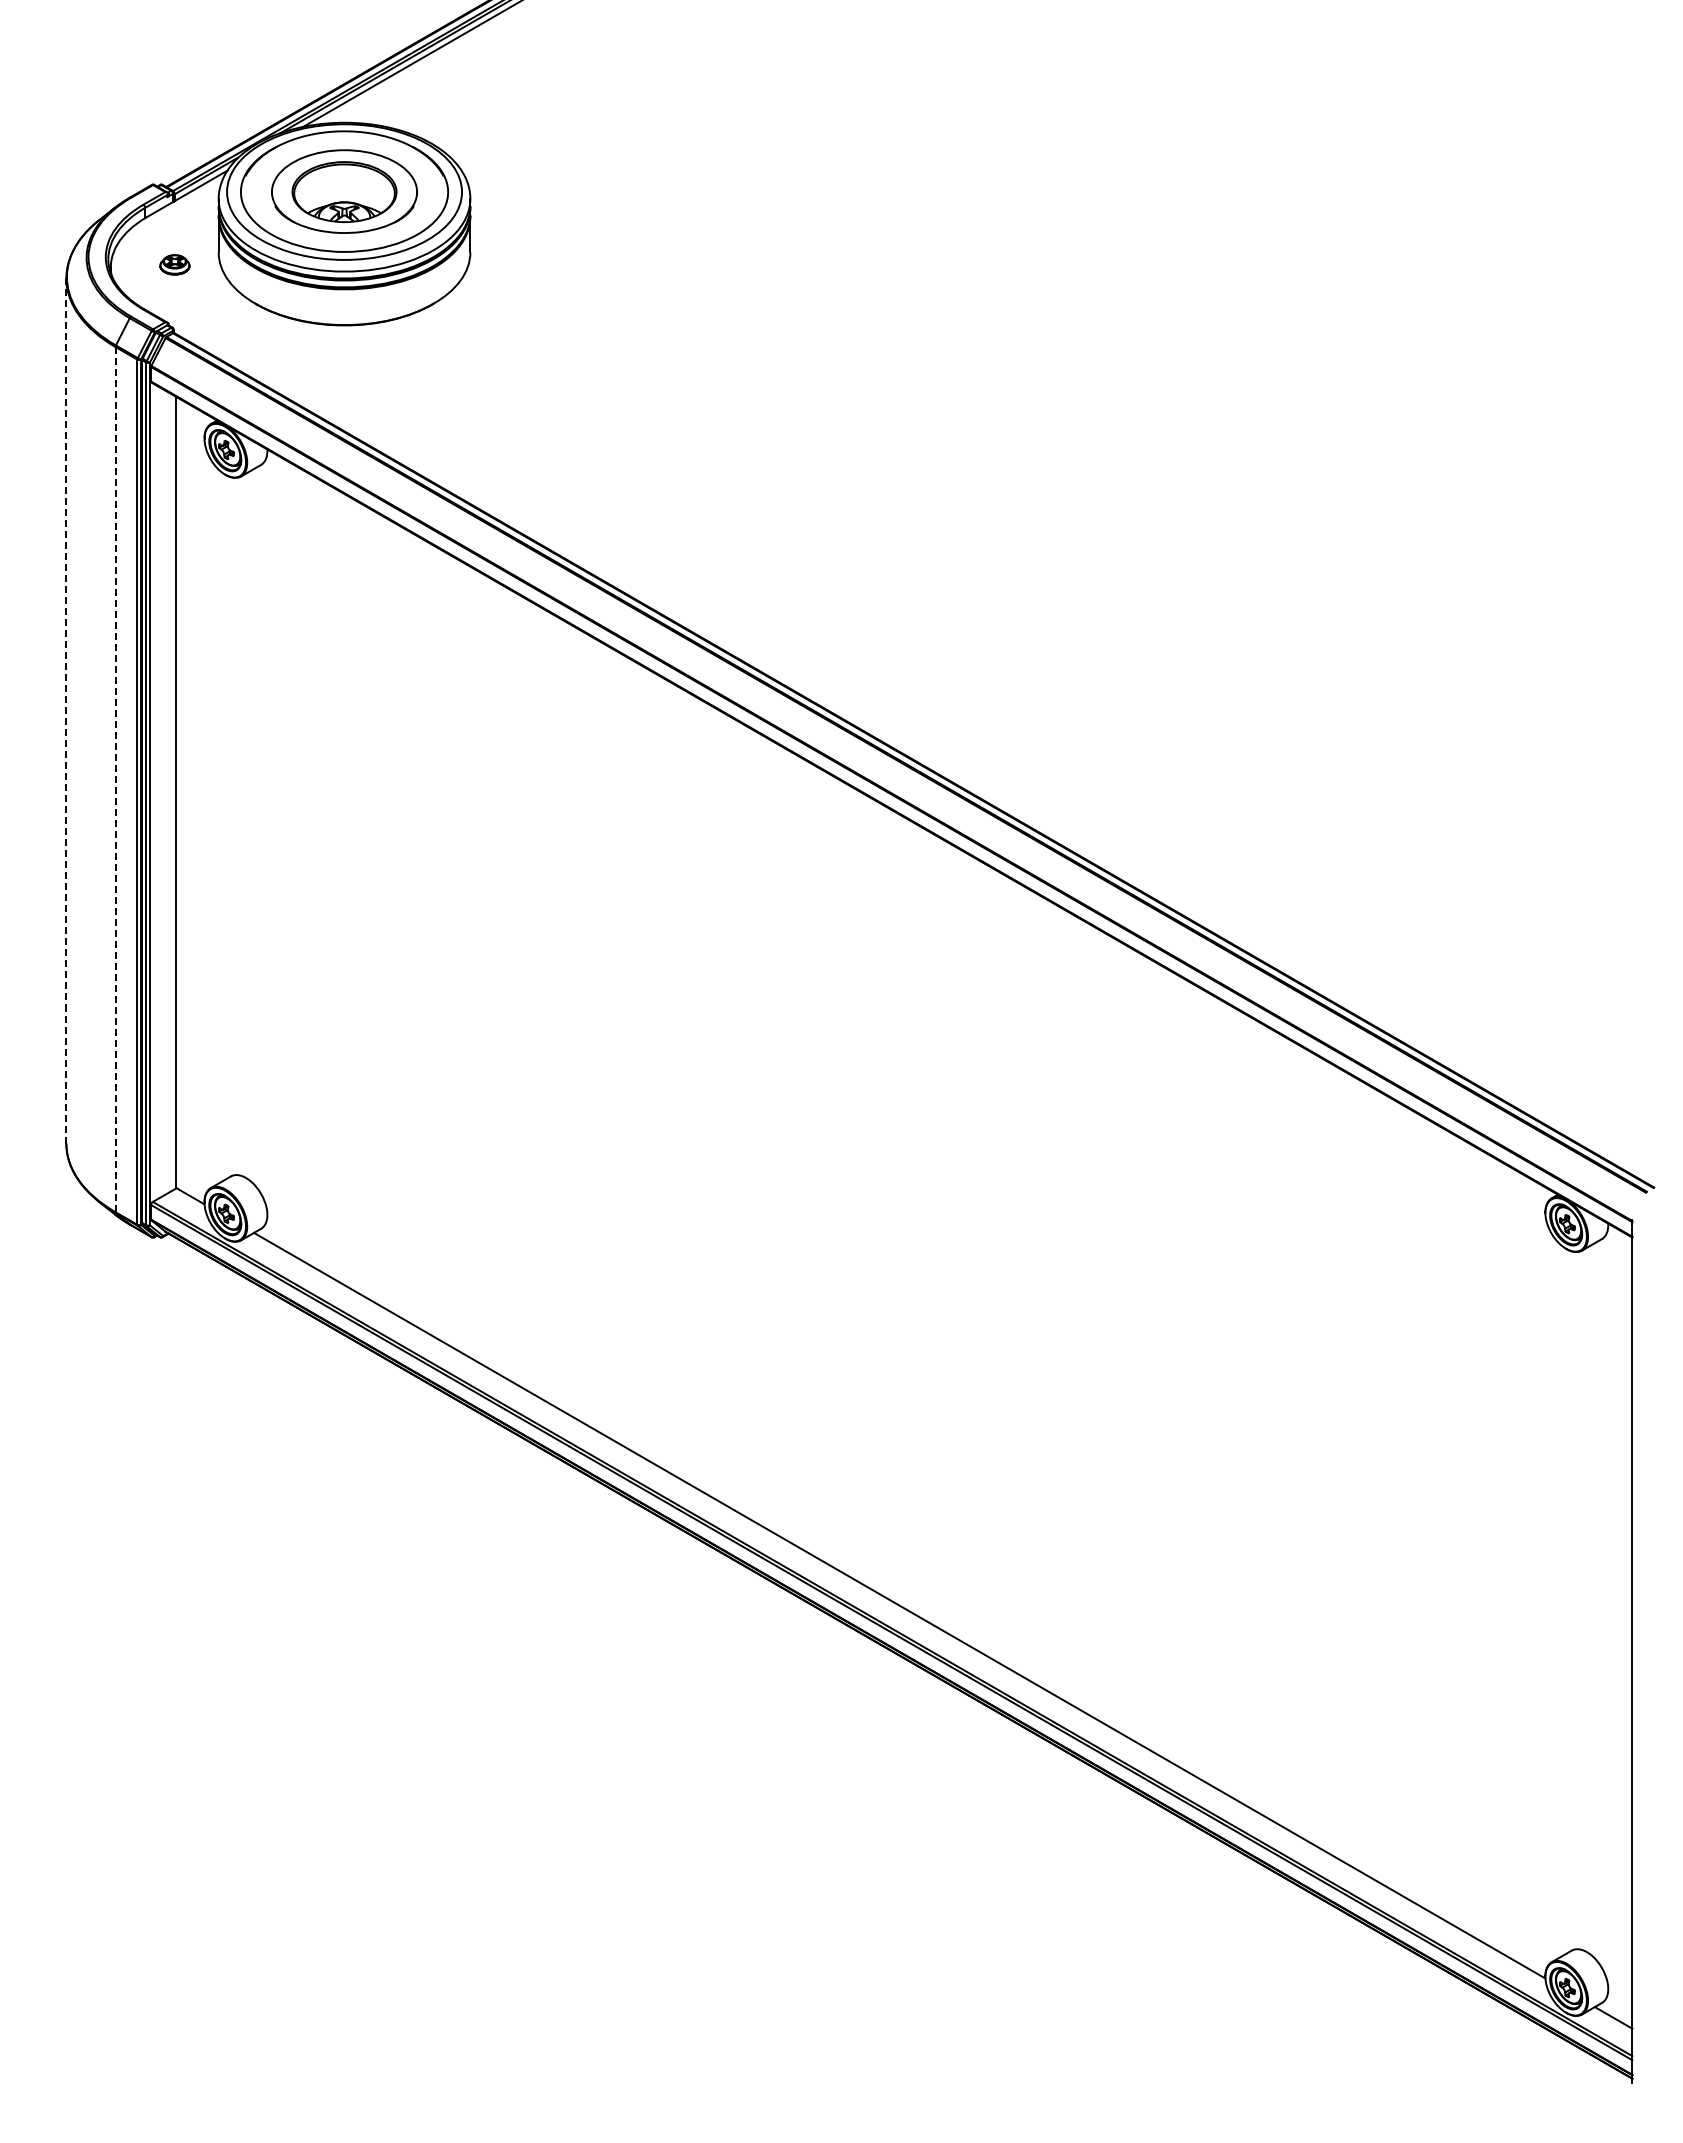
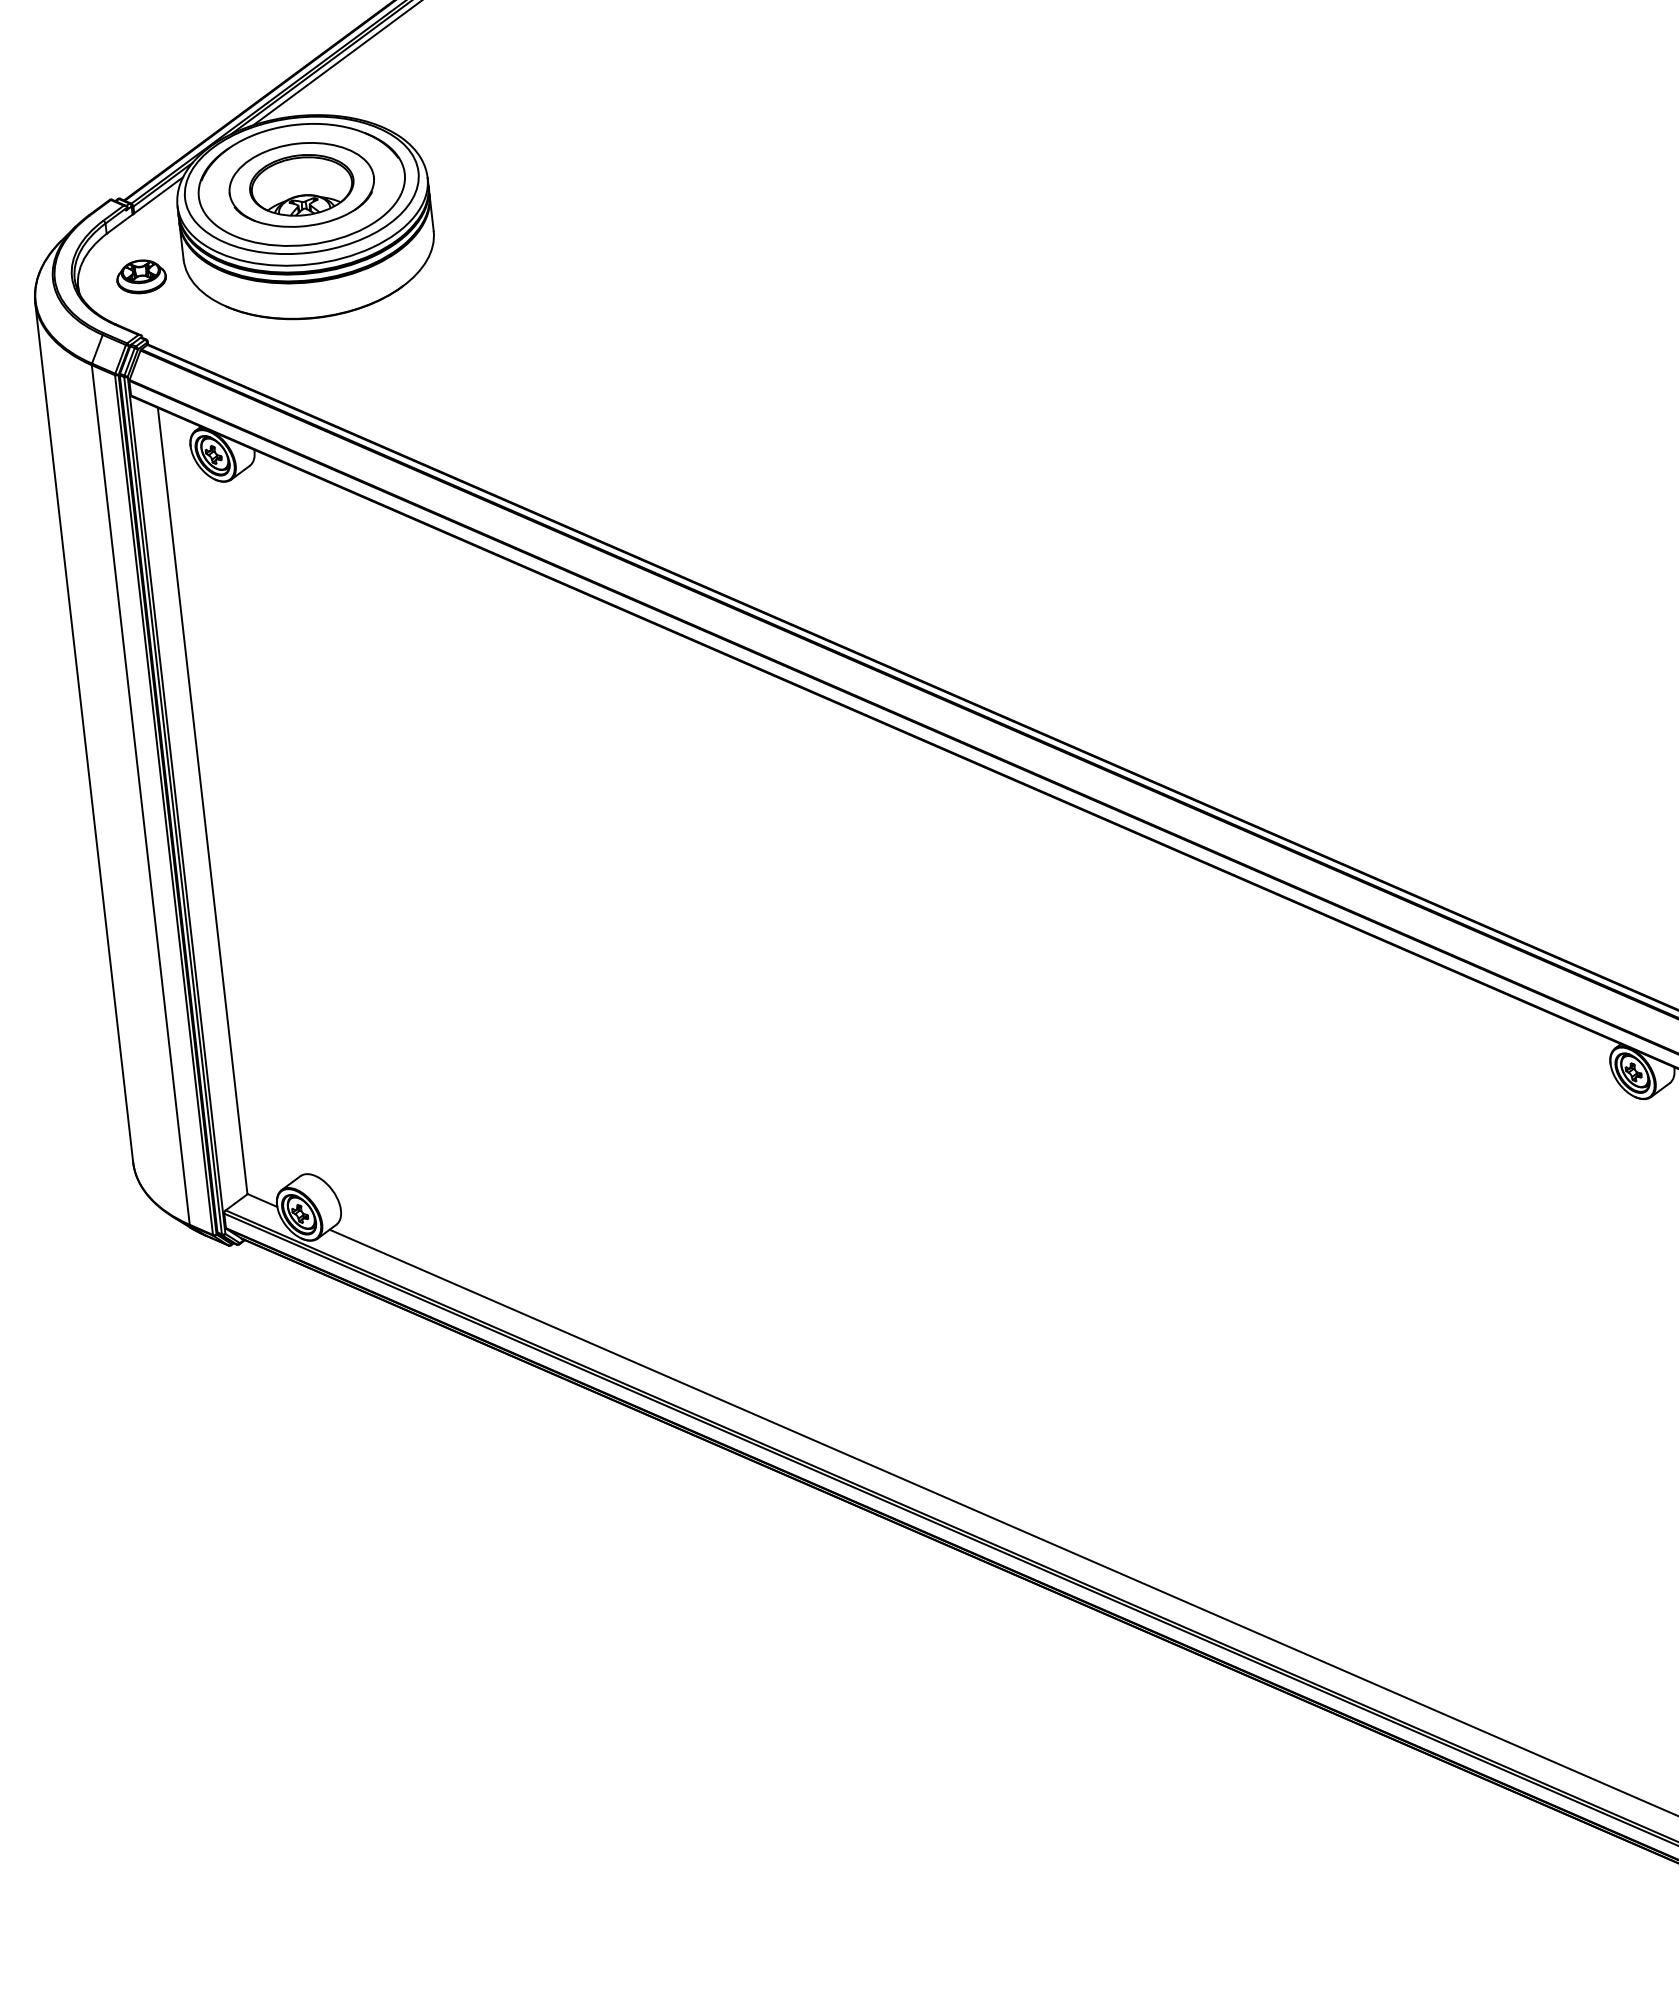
part: (174, 264) -> (141, 276), size x1.67
line: (66, 711) -> (84, 732), dashed -> solid
line: (115, 779) -> (140, 794), dashed -> solid

